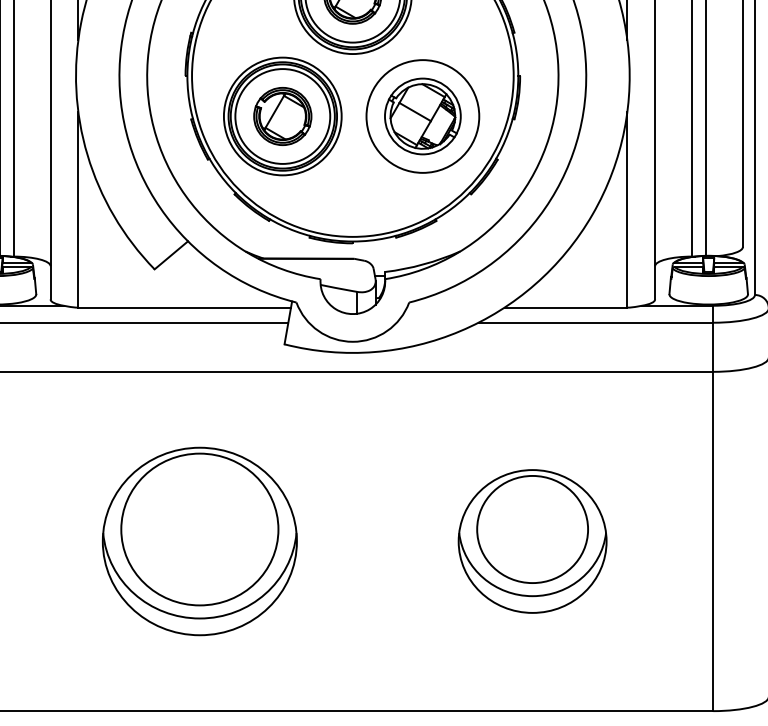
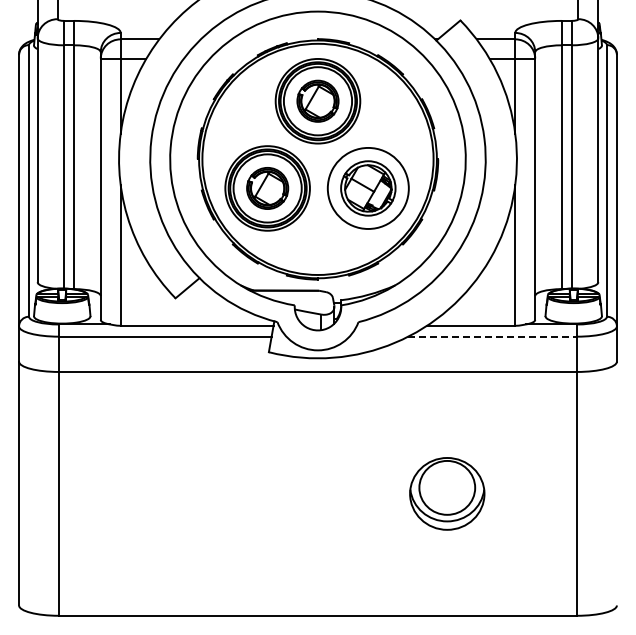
line: (597, 322) -> (493, 336), solid -> dashed
part: (199, 540) -> (207, 493), removed
part: (533, 540) -> (447, 493), size x0.7

